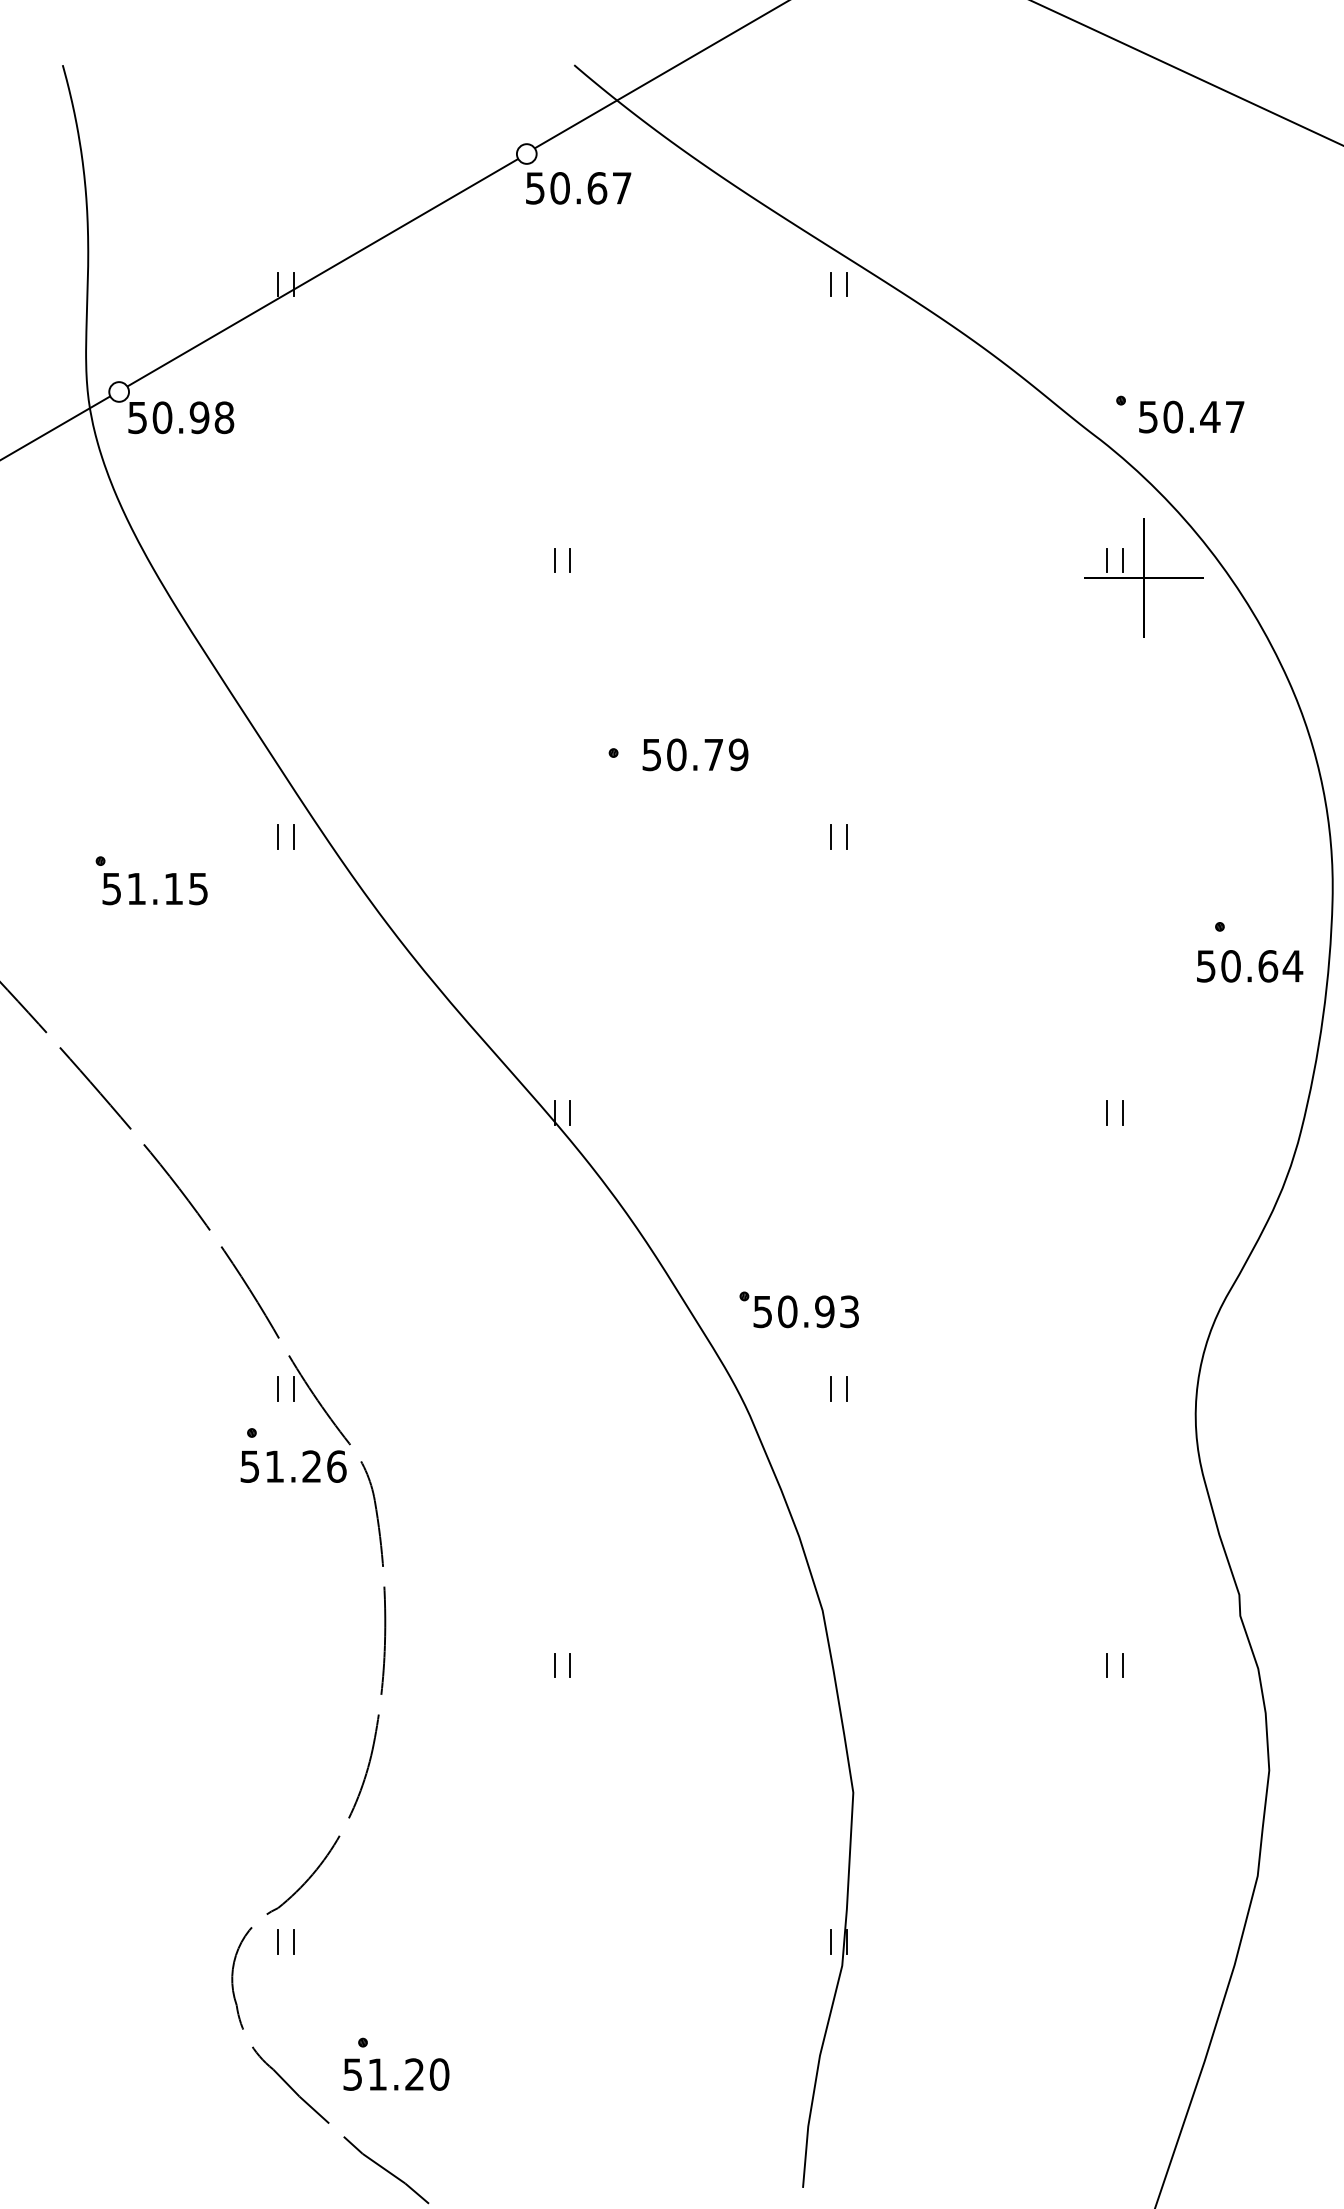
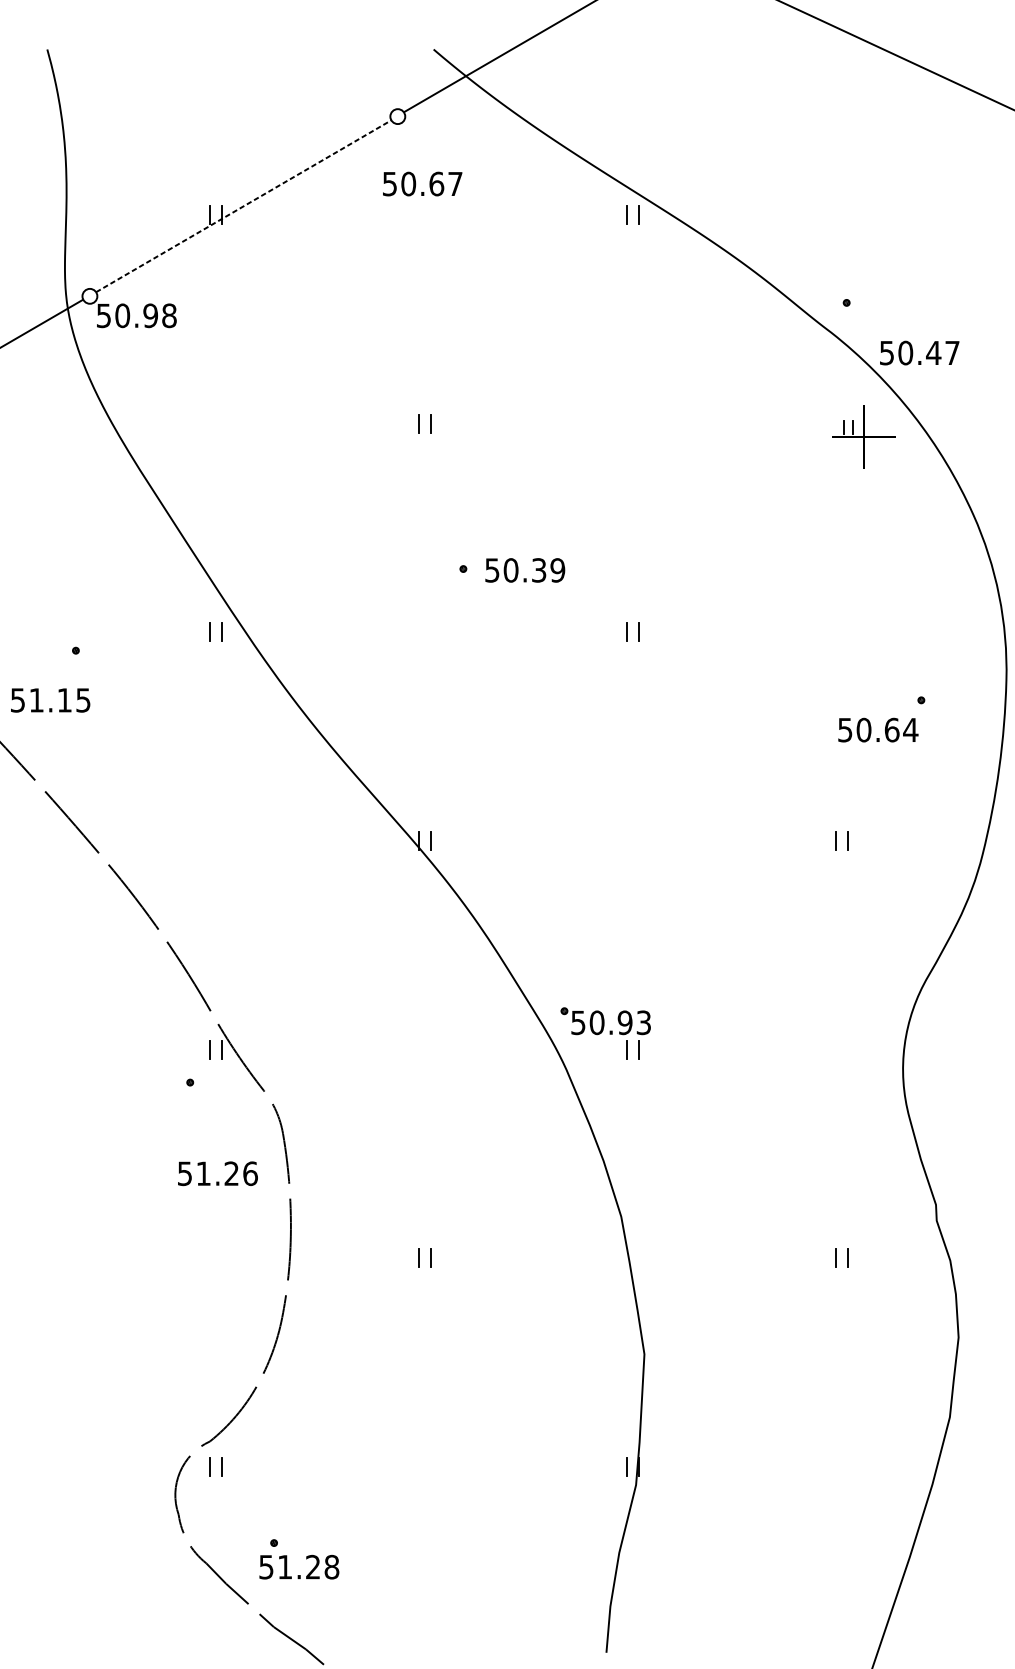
text: (578, 188) -> (422, 184), moved
line: (323, 272) -> (244, 206), solid -> dashed
text: (1191, 416) -> (919, 352), moved
part: (1143, 577) -> (863, 436), size x0.7
text: (713, 754) -> (538, 570), 50.79 -> 50.39
text: (154, 889) -> (50, 700), moved
text: (1250, 966) -> (878, 730), moved
part: (798, 1309) -> (605, 1021), moved
text: (293, 1466) -> (217, 1173), moved
text: (439, 2074) -> (331, 1567), 51.20 -> 51.28

